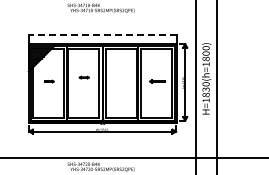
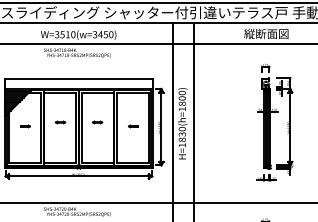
line: (102, 34) -> (78, 79), dashed -> solid
part: (121, 77) -> (97, 122), added
part: (157, 81) -> (133, 126), size x0.62

